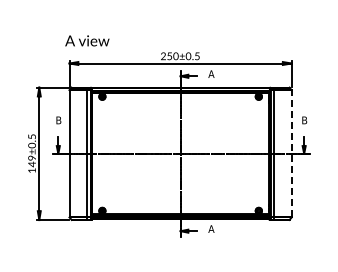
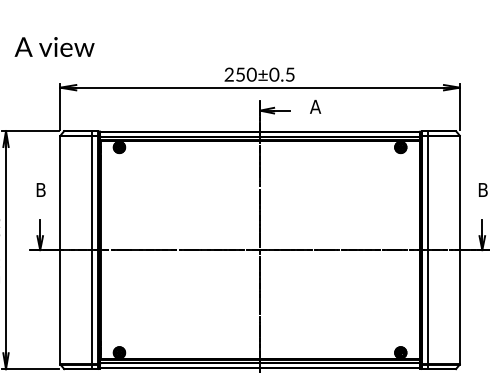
text: (87, 40) -> (54, 46), moved
line: (291, 153) -> (459, 249), dashed -> solid

